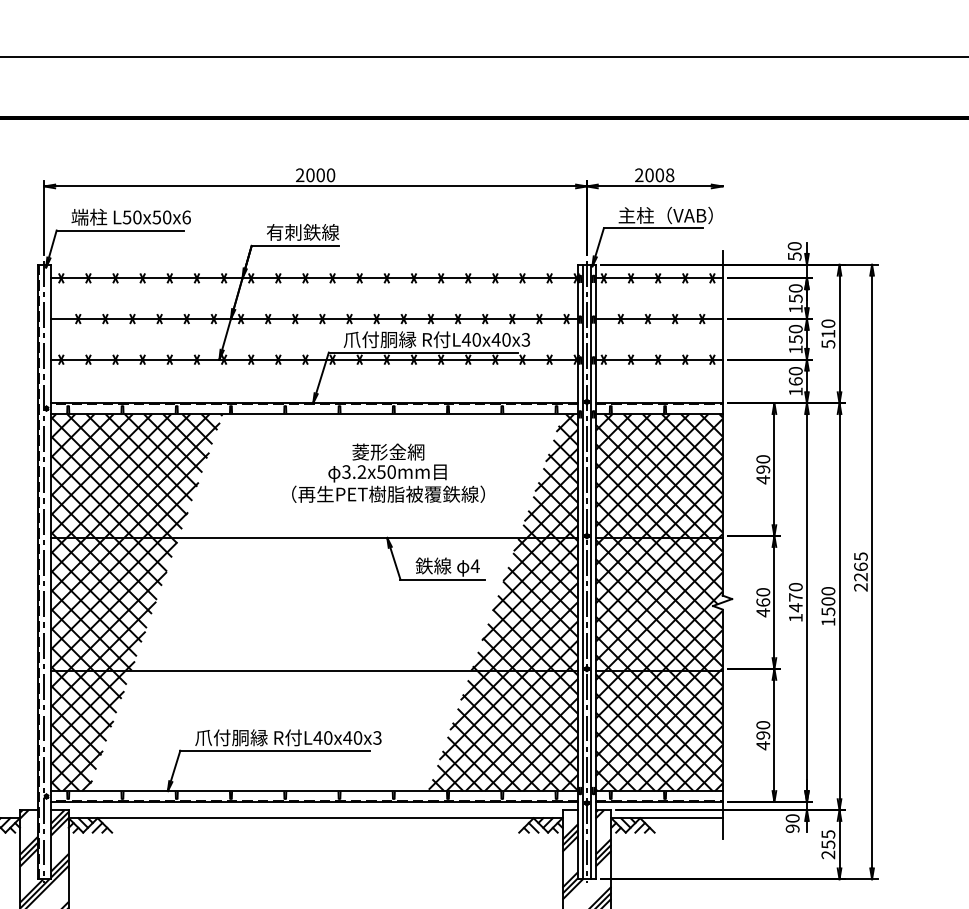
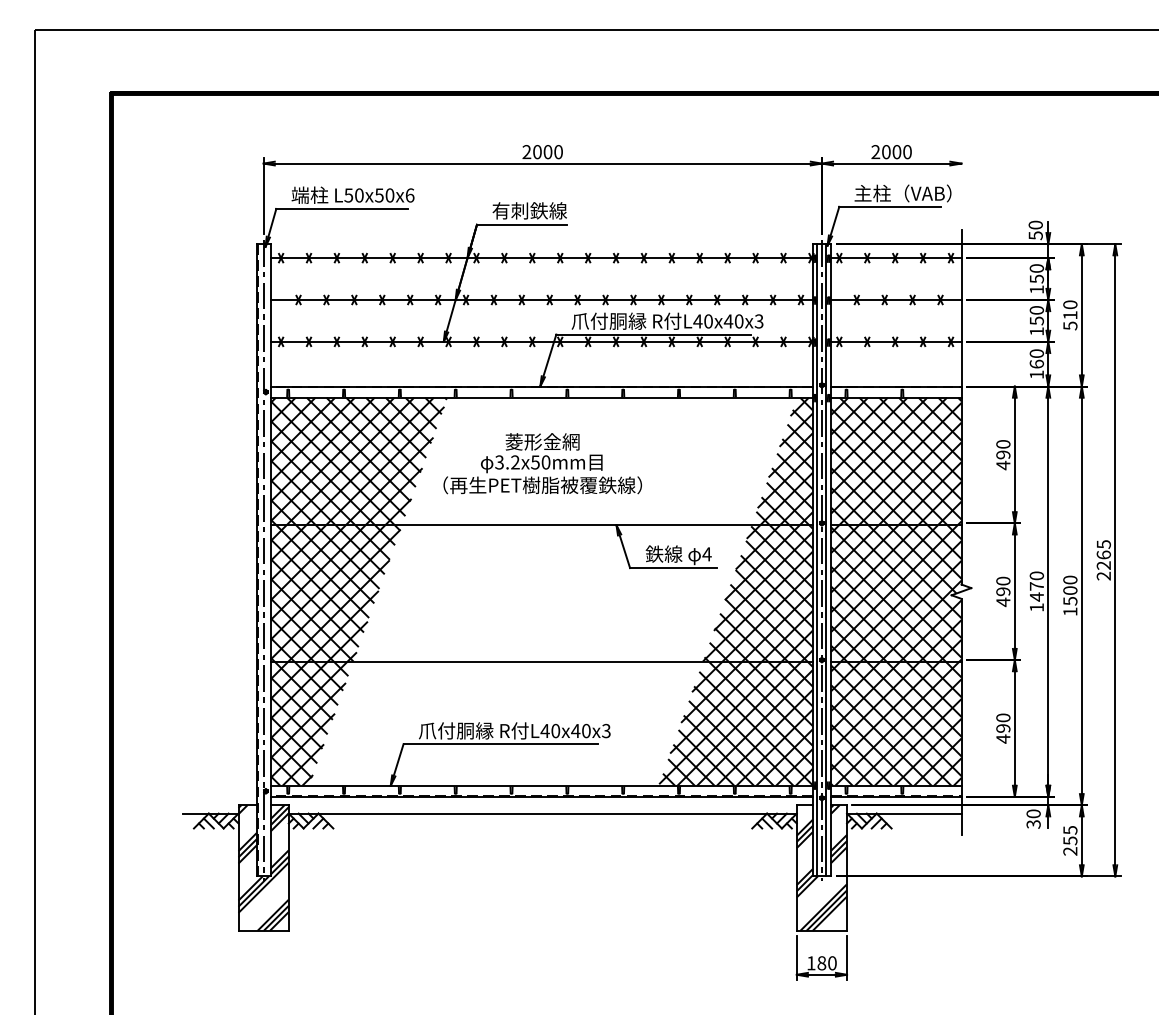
text: (670, 174) -> (907, 151), 2008 -> 2000
text: (388, 473) -> (542, 463), moved
text: (763, 602) -> (1003, 591), 460 -> 490
text: (792, 828) -> (1033, 824), 90 -> 30

